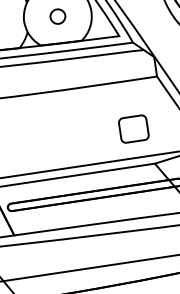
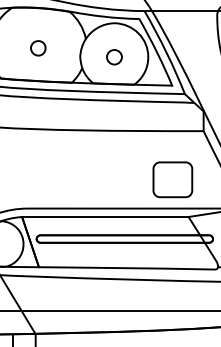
part: (133, 128) -> (172, 179), size x1.4

